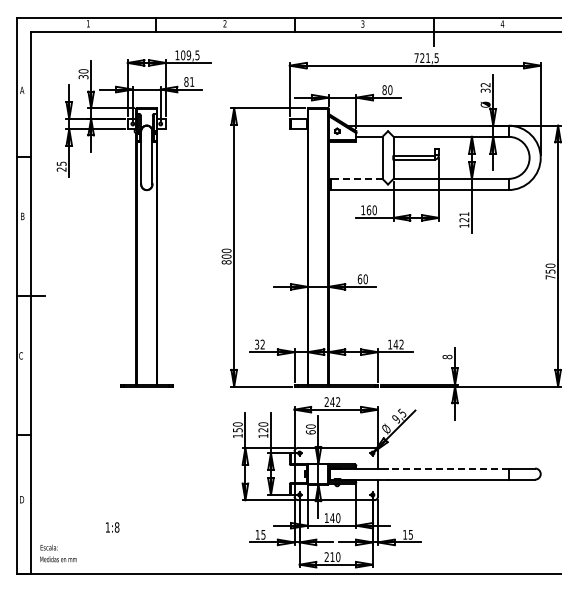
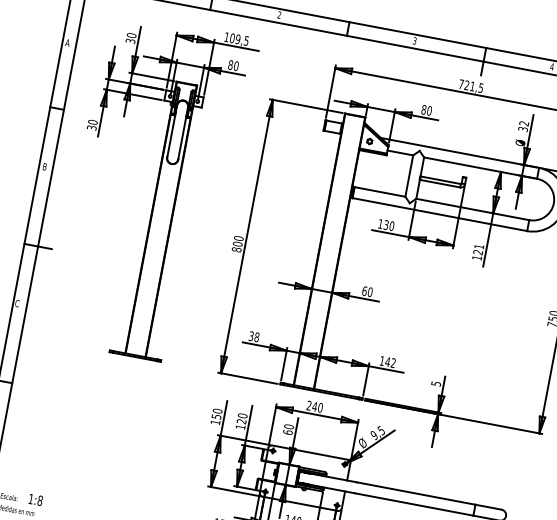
text: (192, 81) -> (236, 65), 81 -> 80
text: (61, 166) -> (92, 124), 25 -> 30
line: (356, 178) -> (379, 191), dashed -> solid
text: (368, 210) -> (385, 225), 160 -> 130
text: (262, 344) -> (256, 337), 32 -> 38
text: (447, 356) -> (436, 383), 8 -> 5
text: (338, 402) -> (320, 408), 242 -> 240
line: (447, 468) -> (415, 493), dashed -> solid
text: (112, 527) -> (35, 499), moved

